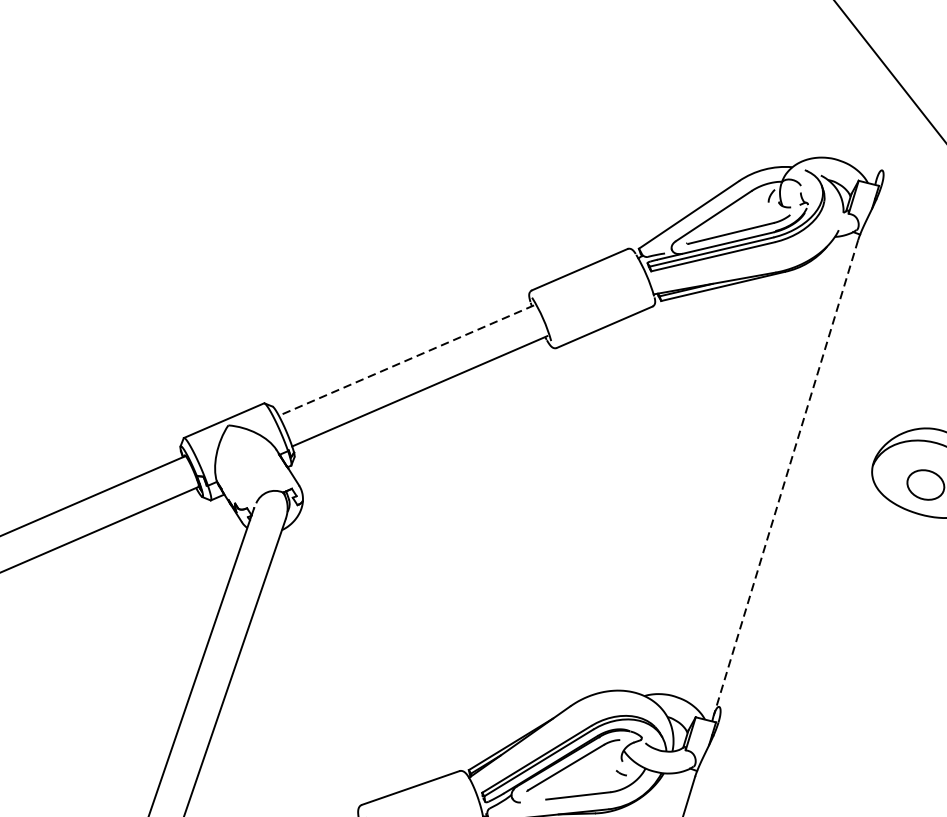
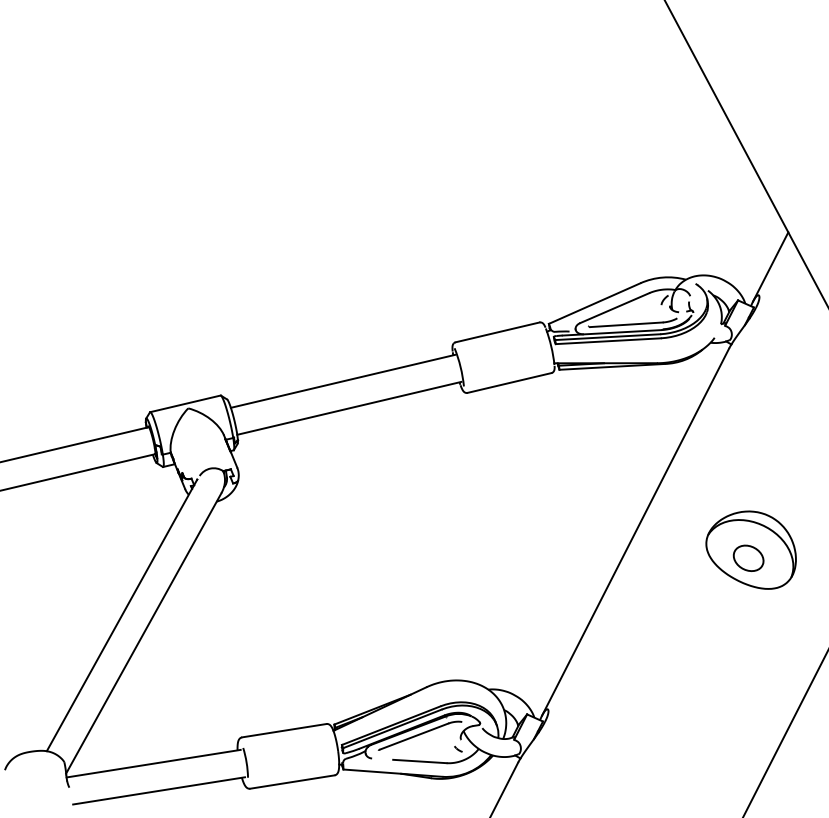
line: (890, 133) -> (770, 266), added
line: (405, 360) -> (342, 381), dashed -> solid
line: (785, 478) -> (635, 532), dashed -> solid

